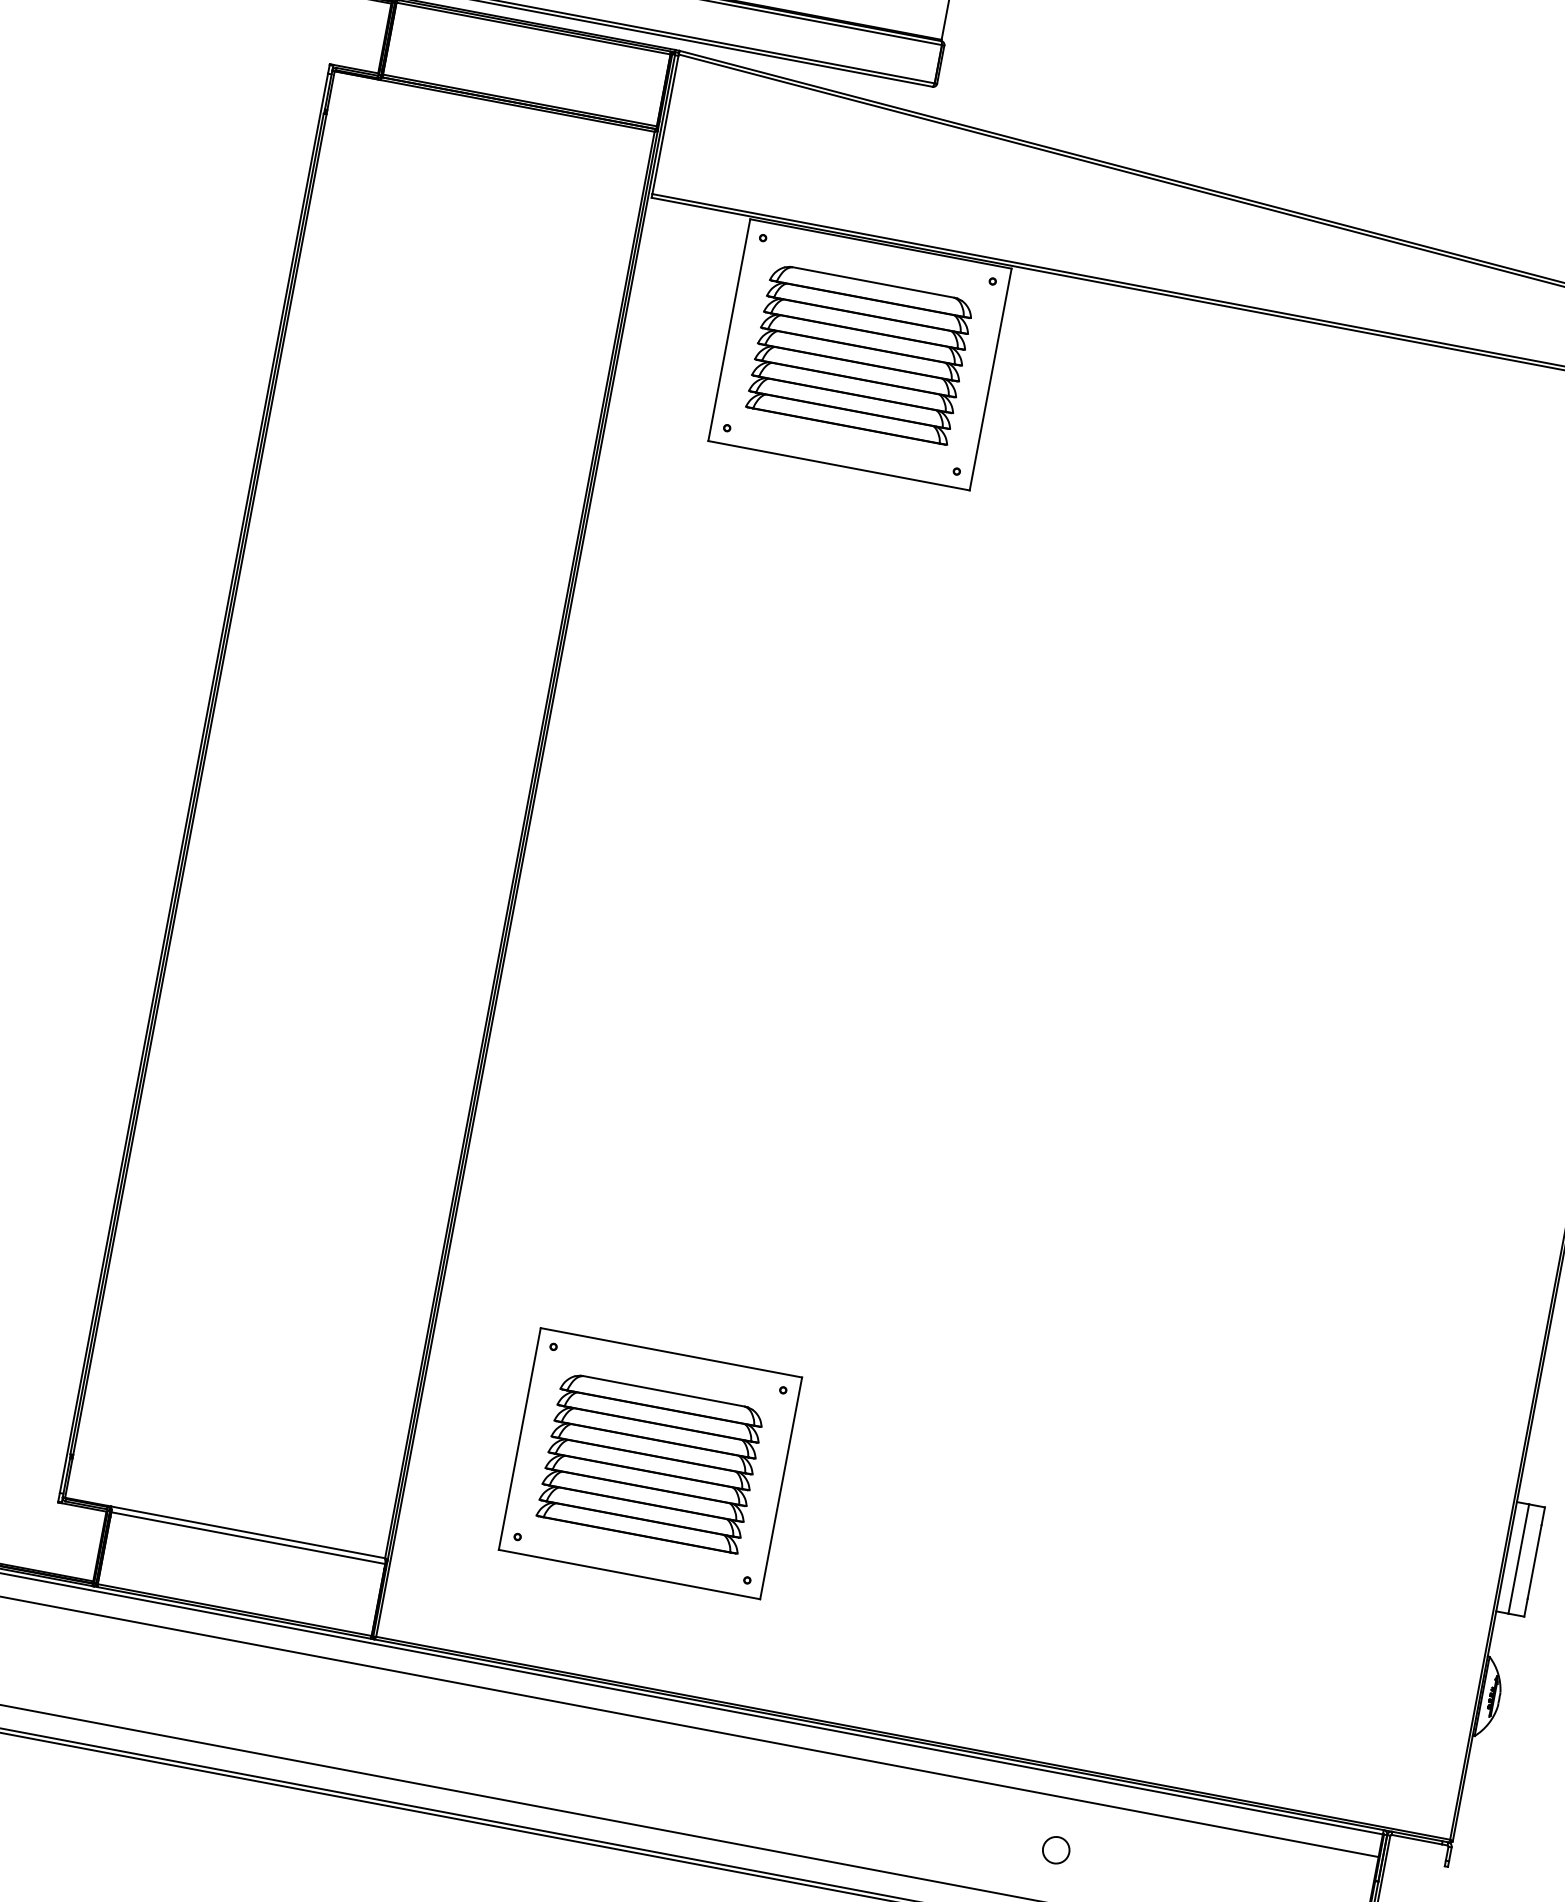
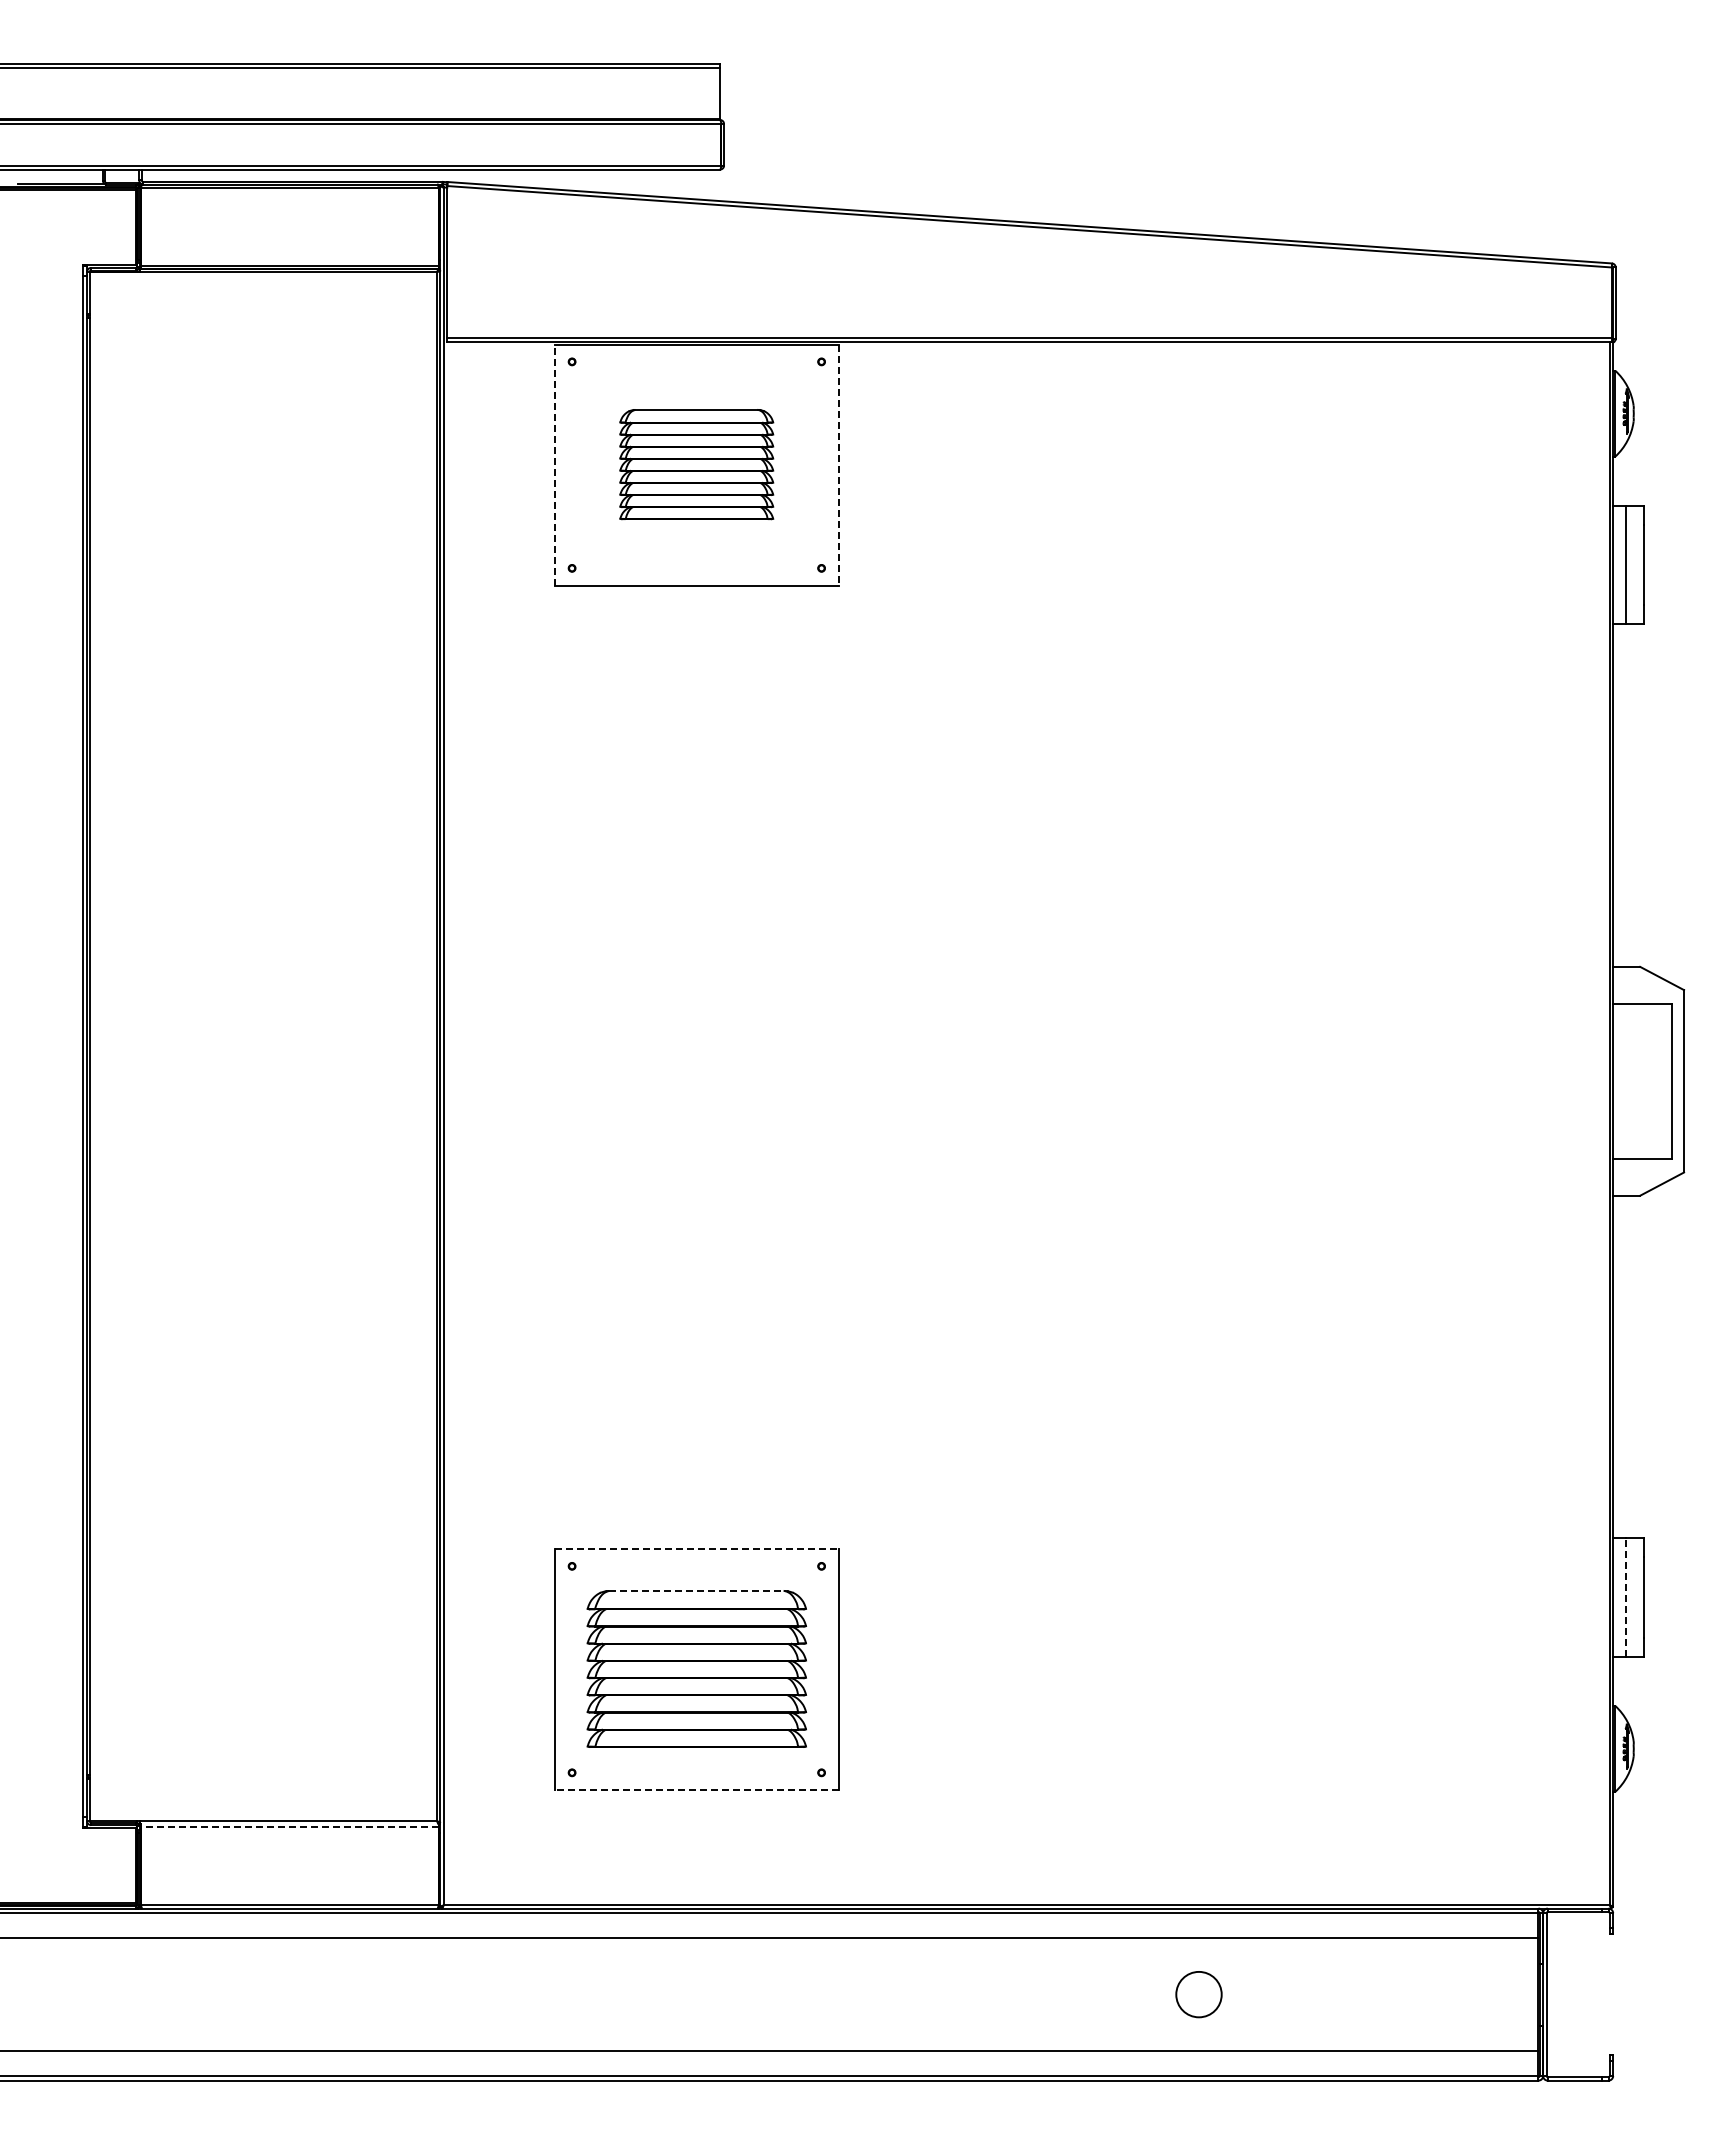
line: (729, 329) -> (554, 464), solid -> dashed
part: (859, 354) -> (696, 464), size x0.7
line: (990, 379) -> (838, 465), solid -> dashed
line: (671, 1353) -> (696, 1549), solid -> dashed
line: (663, 1390) -> (696, 1590), solid -> dashed
line: (247, 1538) -> (289, 1827), solid -> dashed
line: (1519, 1558) -> (1626, 1596), solid -> dashed
line: (629, 1574) -> (696, 1790), solid -> dashed
circle: (1055, 1850) -> (1198, 1994), size x1.6

